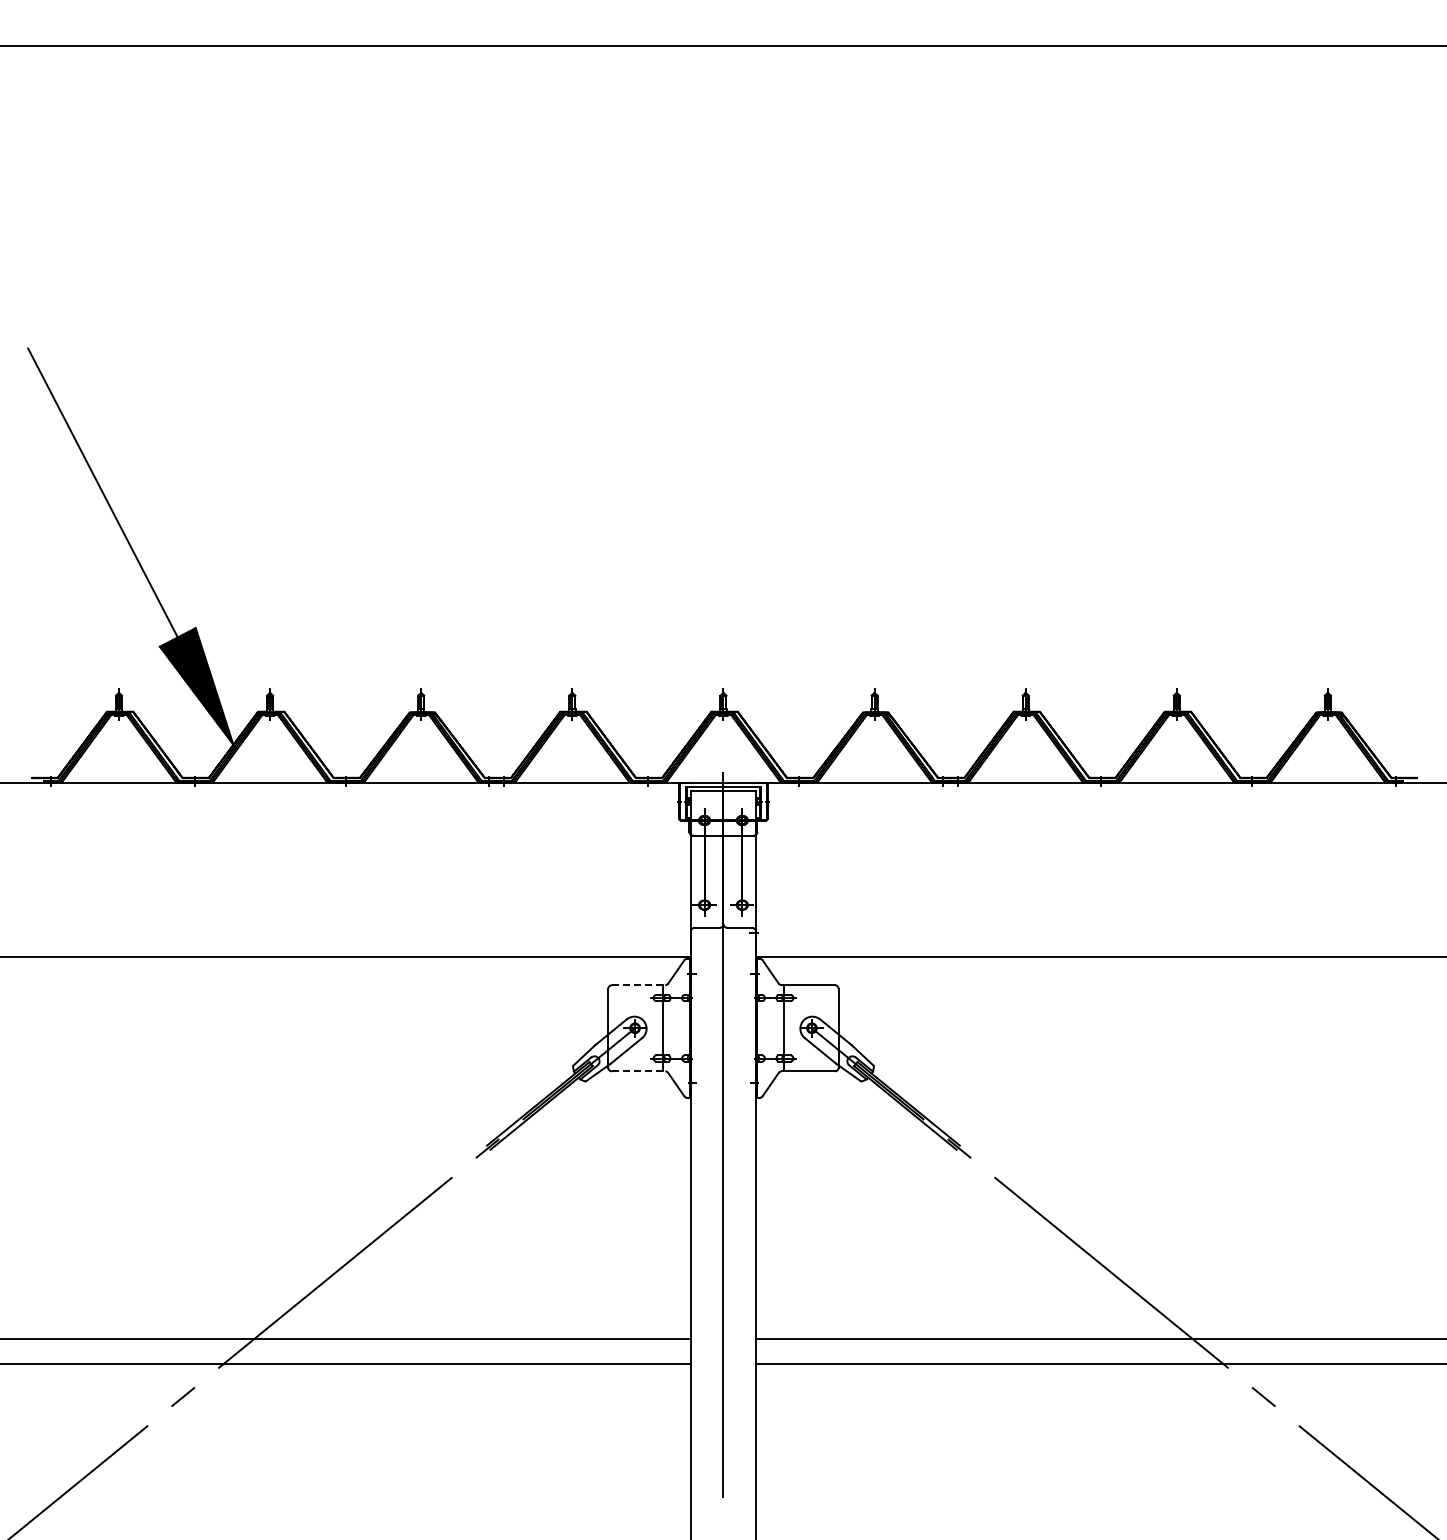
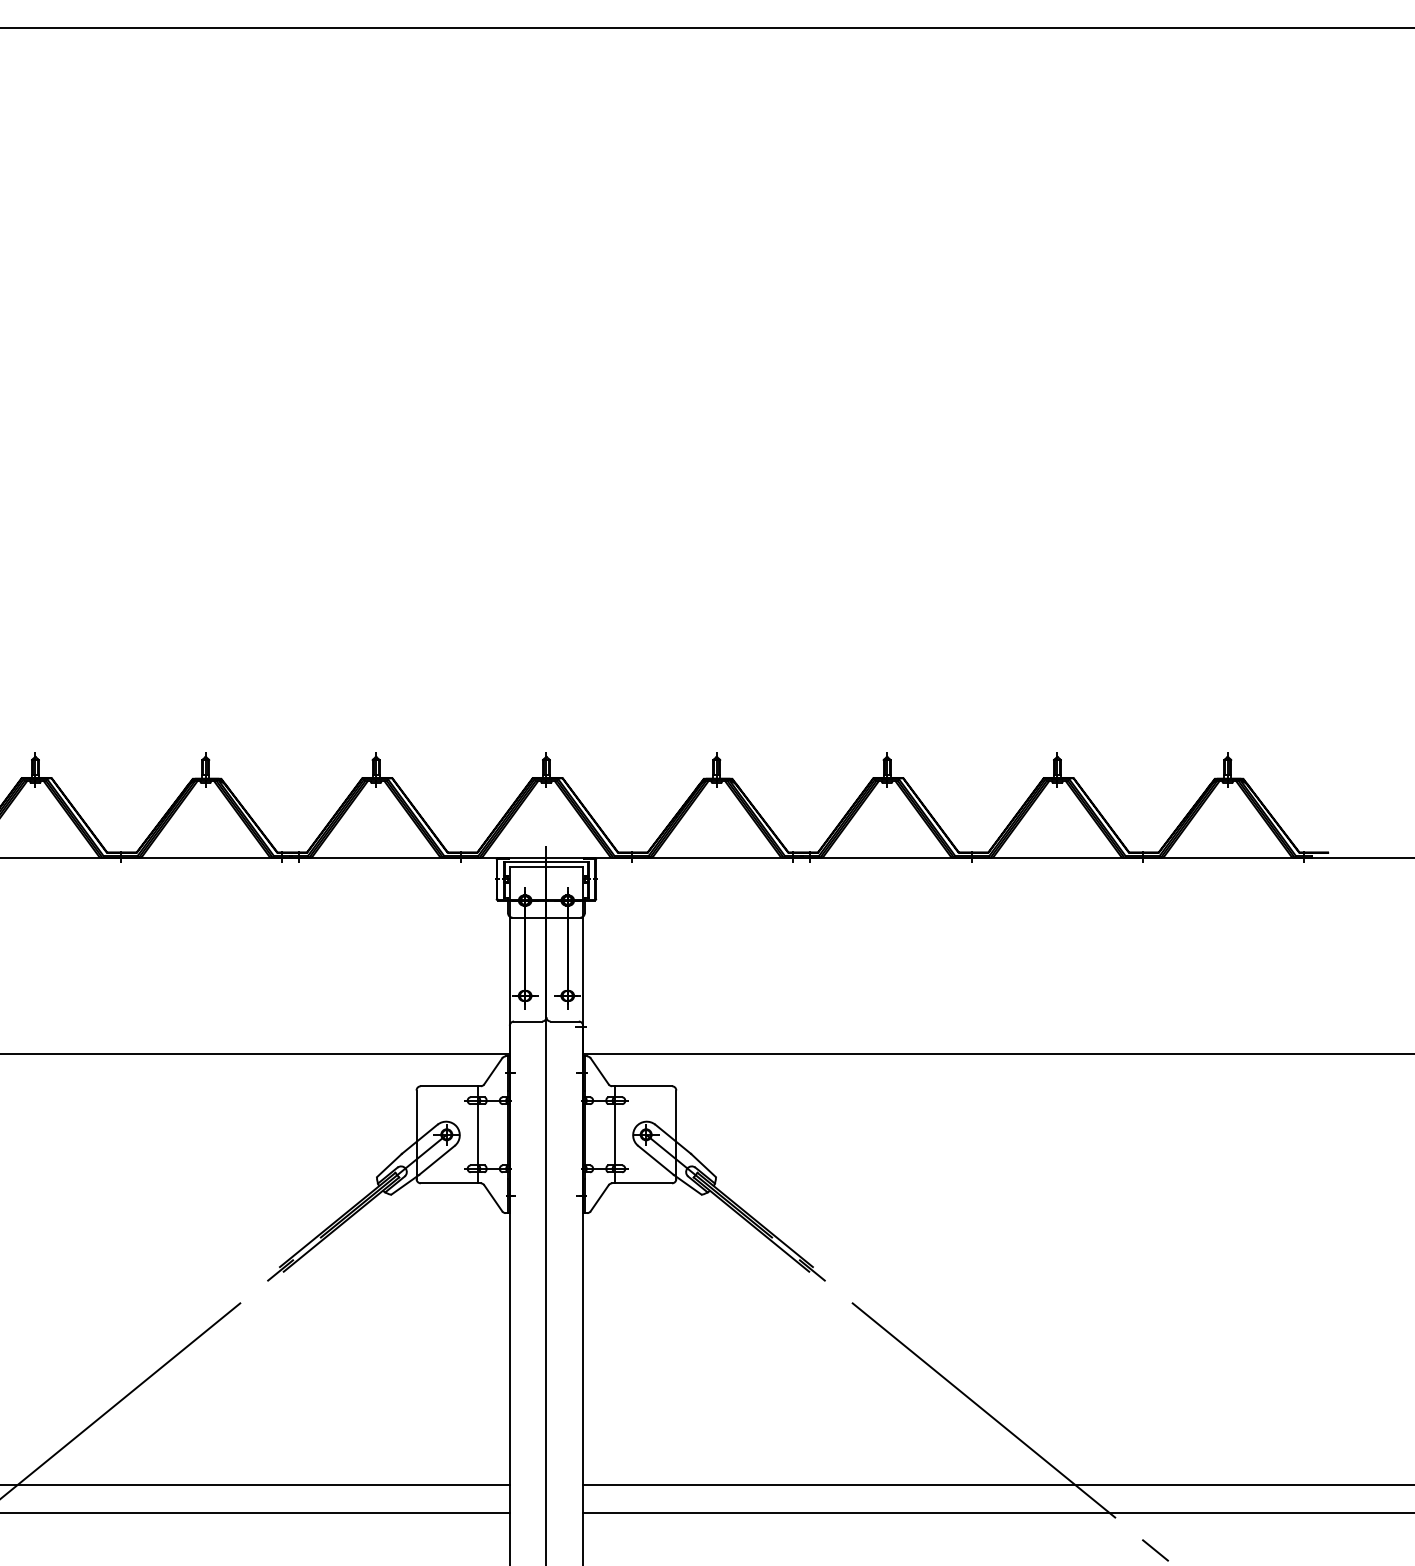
line: (638, 985) -> (450, 1086), dashed -> solid
line: (638, 1071) -> (450, 1183), dashed -> solid

